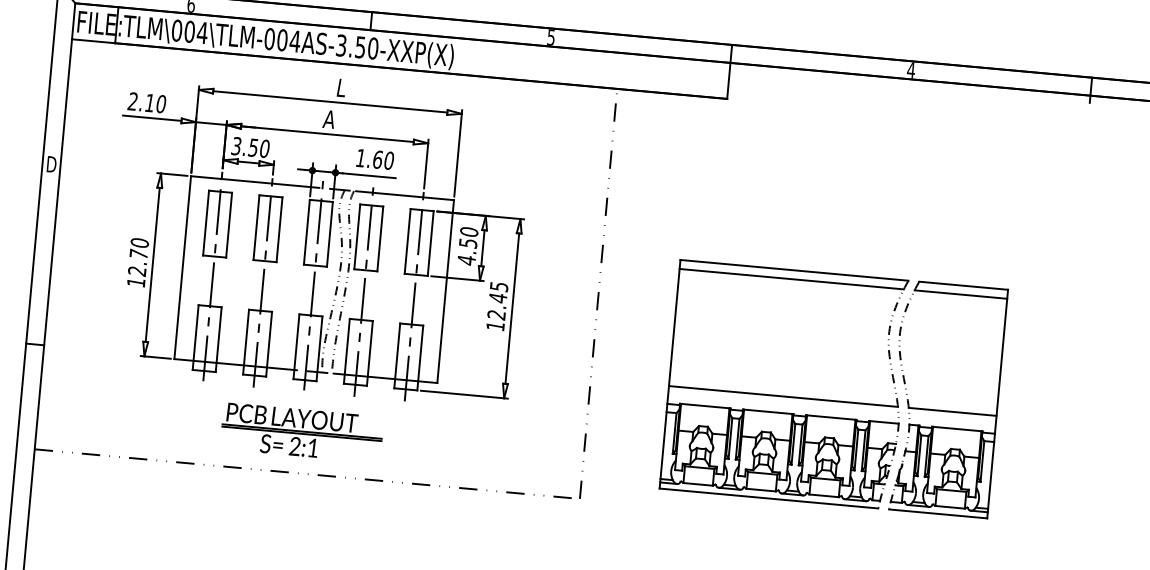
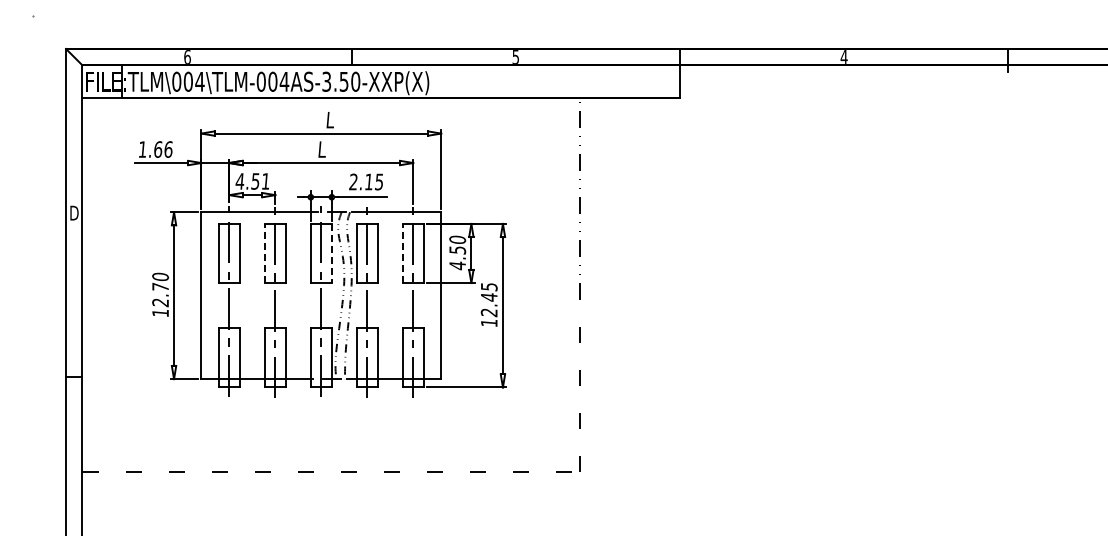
text: (146, 102) -> (155, 149), 2.10 -> 1.66
text: (328, 119) -> (321, 149), A -> L
text: (250, 147) -> (252, 181), 3.50 -> 4.51
text: (375, 158) -> (366, 181), 1.60 -> 2.15
line: (256, 227) -> (264, 253), solid -> dashed
line: (329, 234) -> (331, 253), solid -> dashed
line: (407, 241) -> (402, 253), solid -> dashed
part: (832, 400) -> (800, 362), removed
part: (301, 433) -> (322, 435), removed

